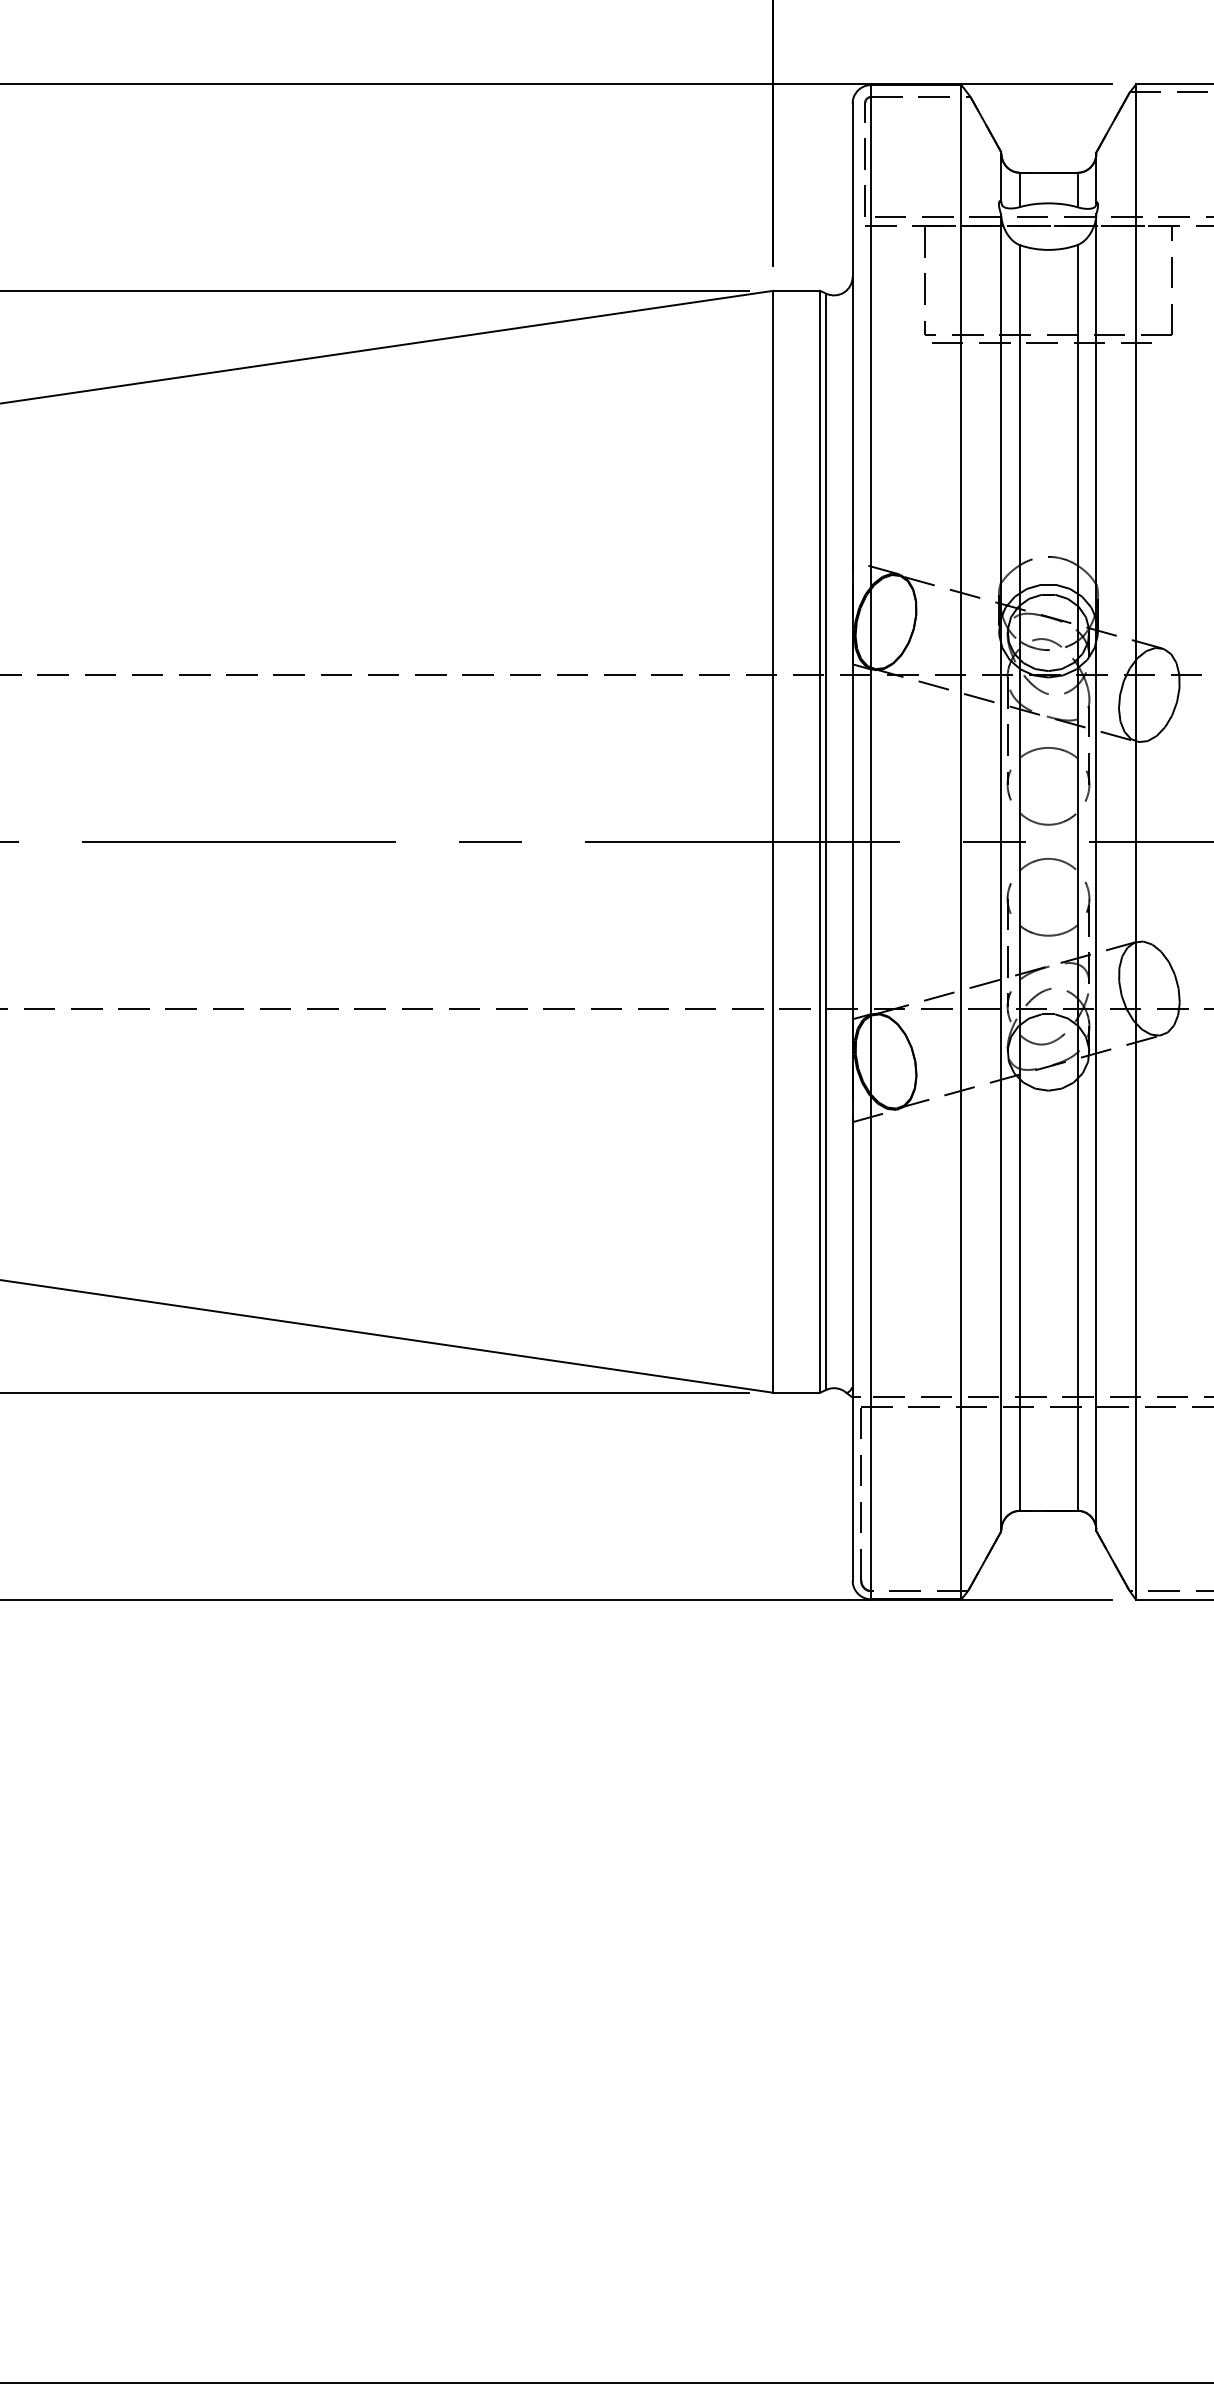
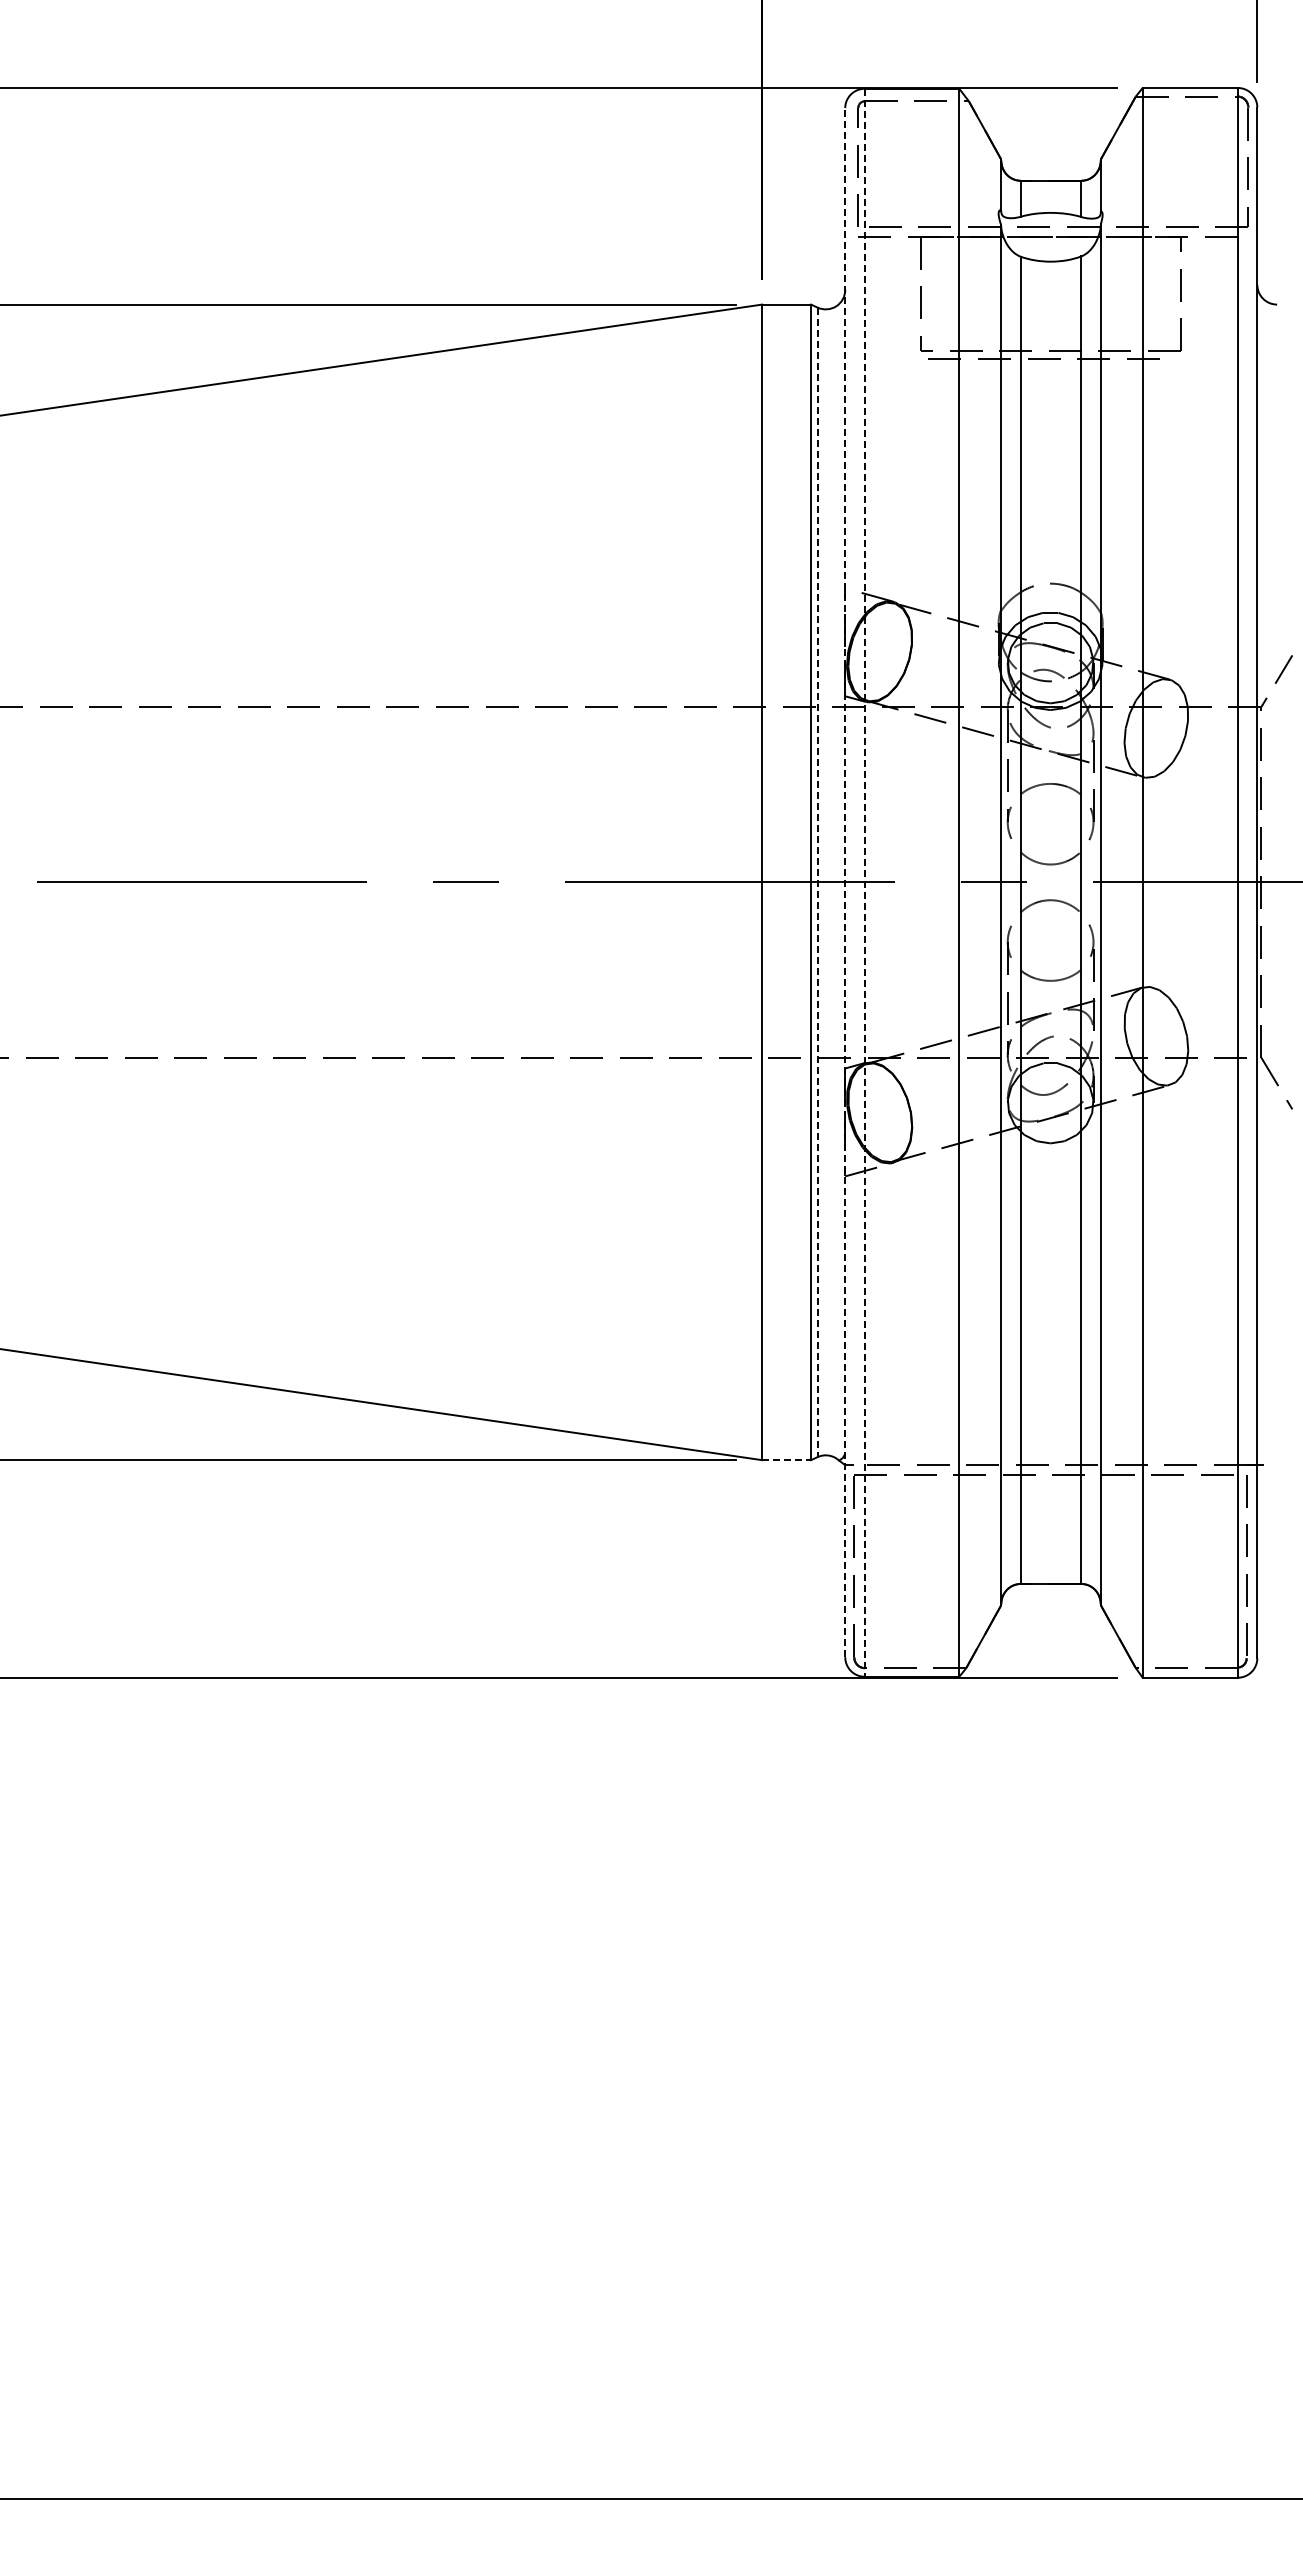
line: (826, 841) -> (817, 882), solid -> dashed
line: (852, 841) -> (845, 882), solid -> dashed
line: (871, 841) -> (864, 882), solid -> dashed
line: (796, 1393) -> (786, 1460), solid -> dashed

